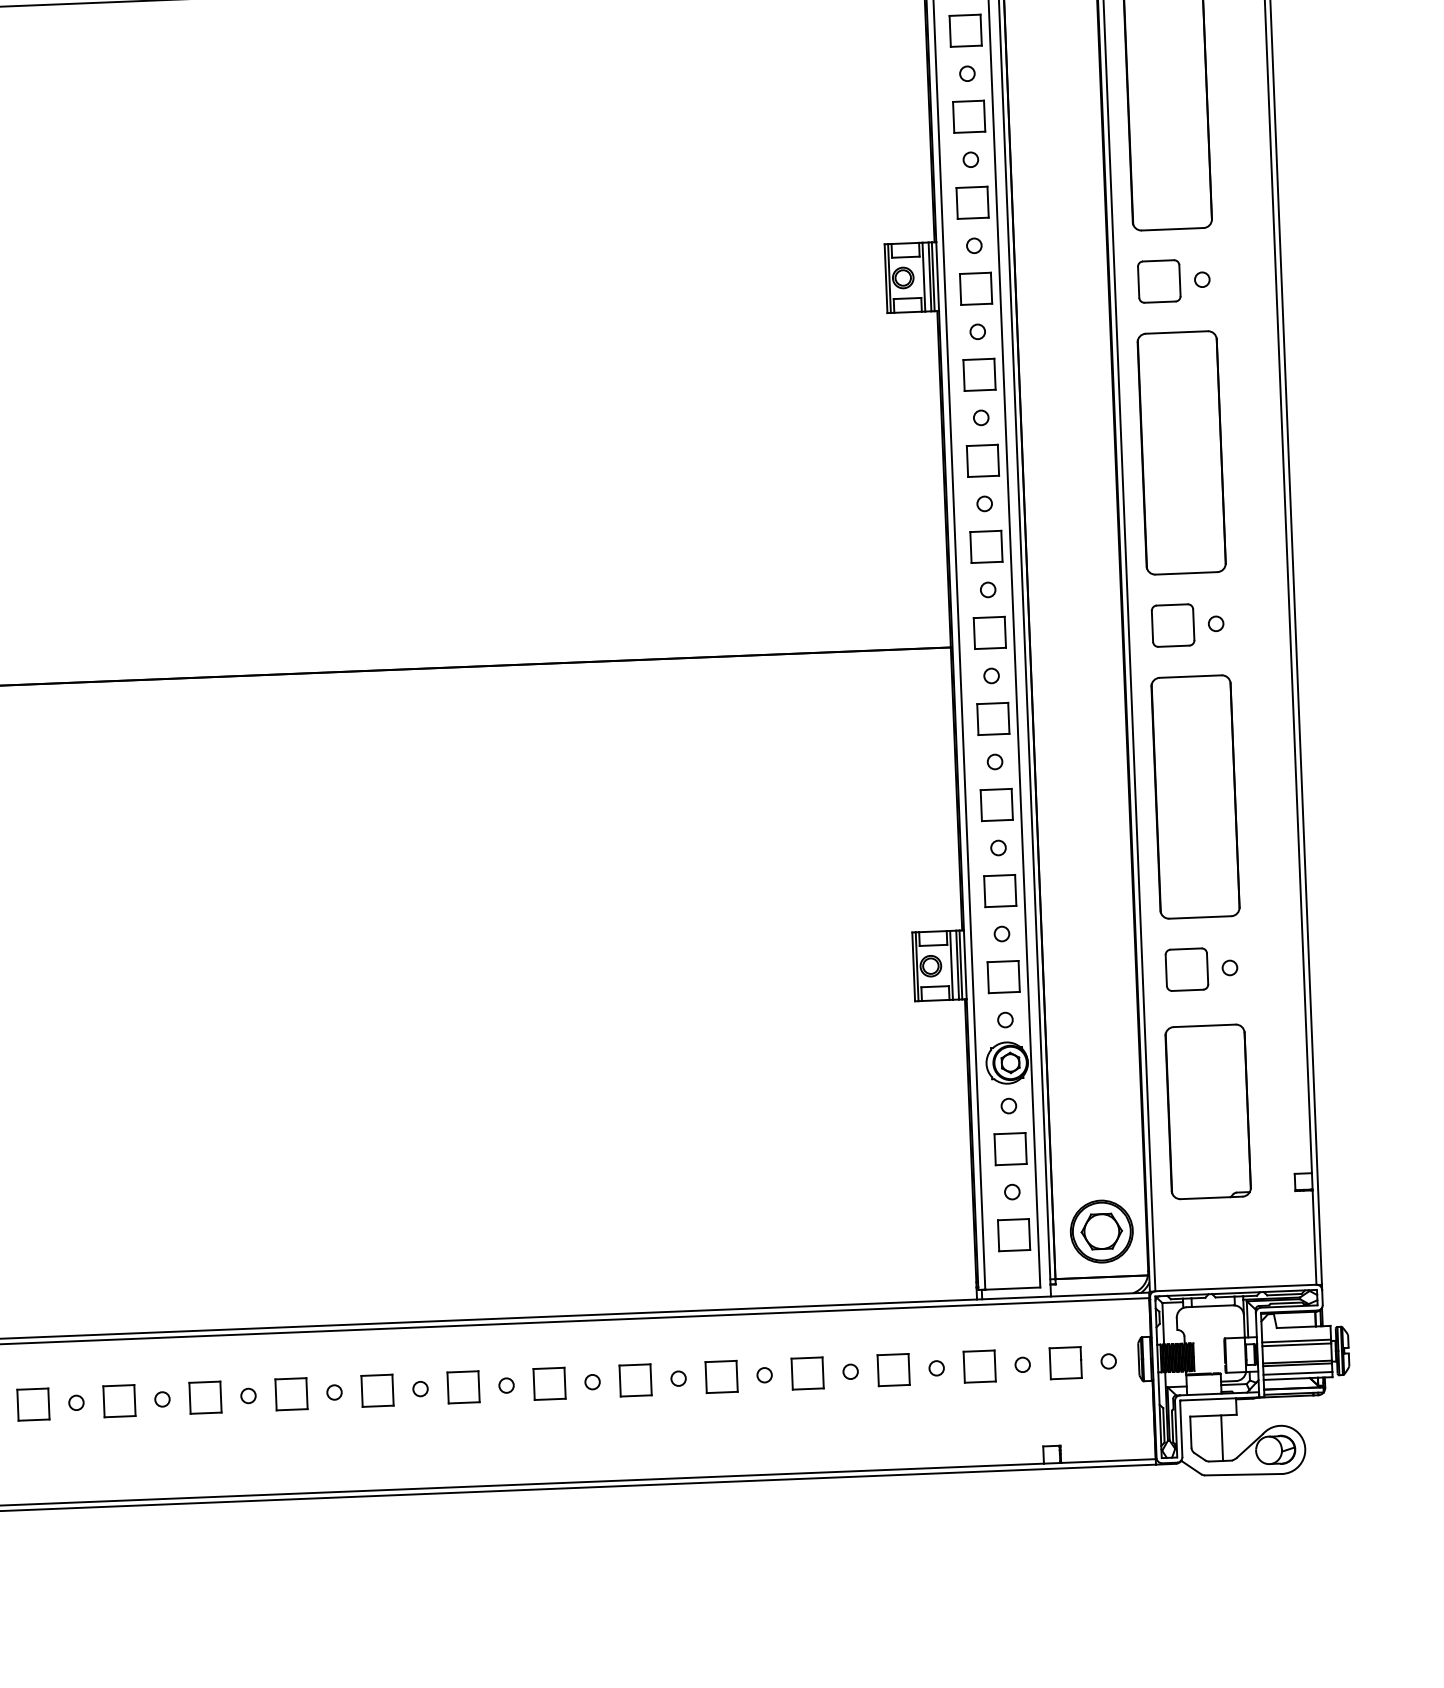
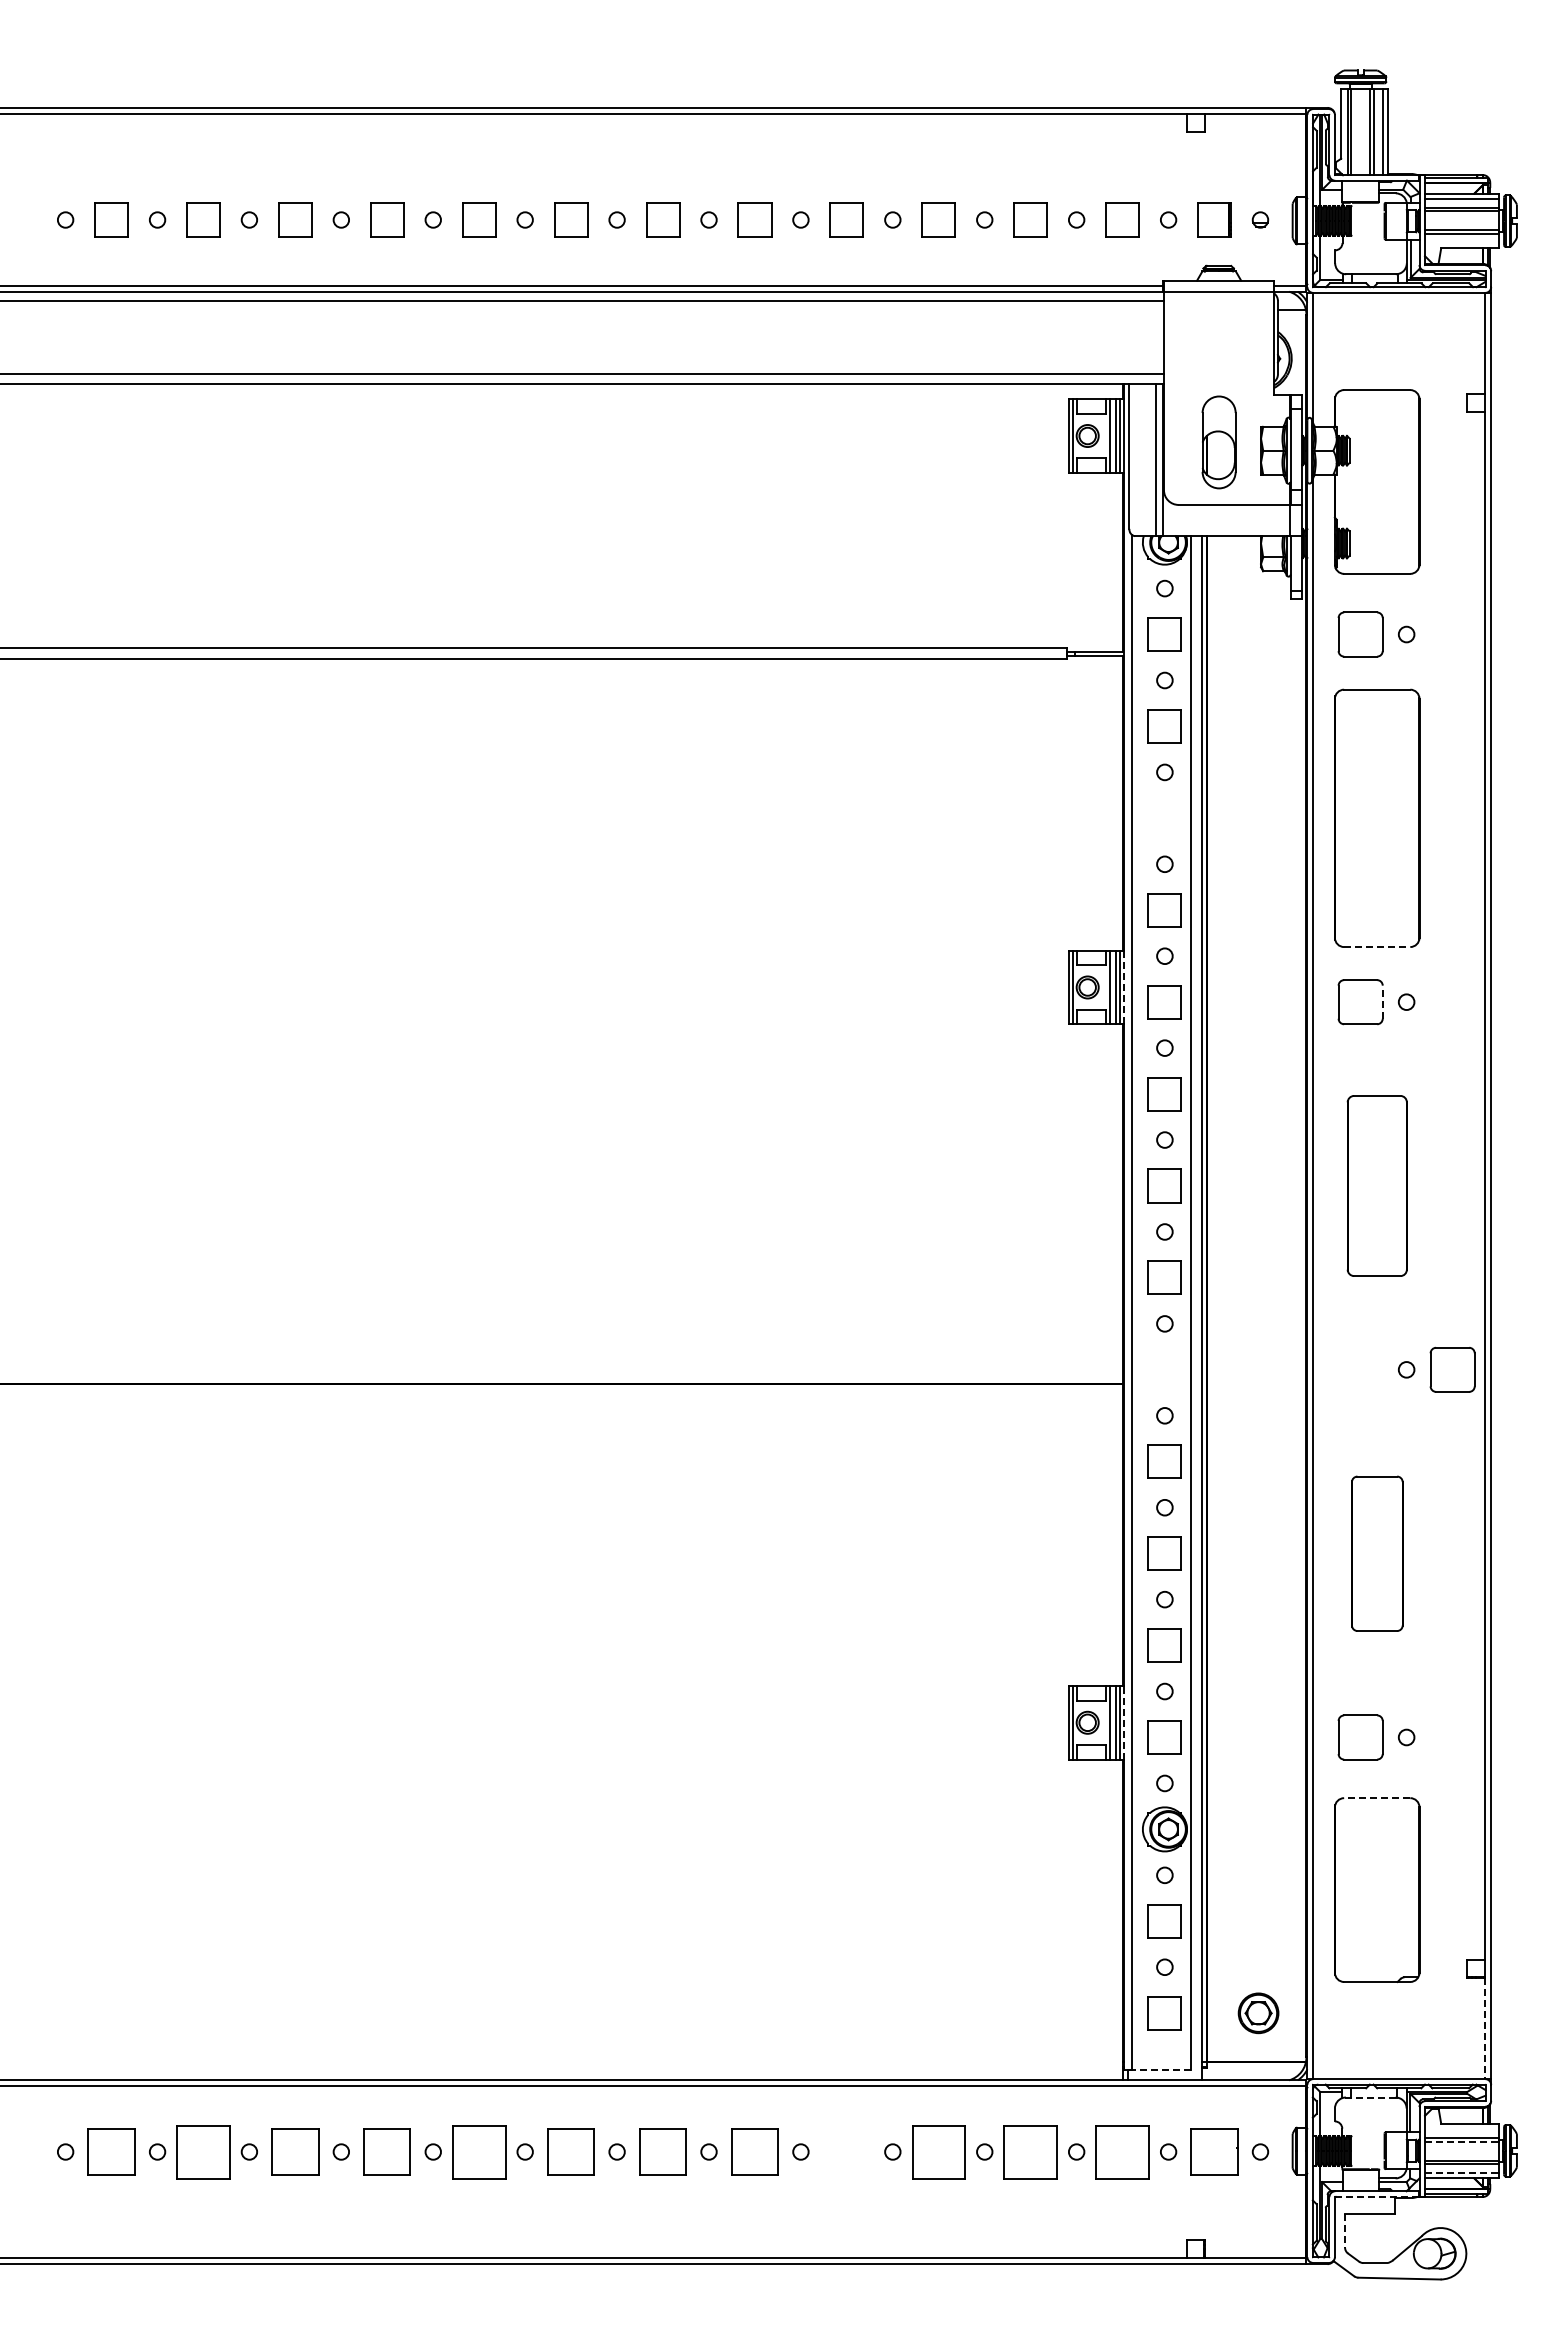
part: (968, 116) -> (1164, 818), removed
line: (1173, 229) -> (1377, 947), solid -> dashed
line: (937, 276) -> (1124, 987), solid -> dashed
line: (1179, 280) -> (1382, 1002), solid -> dashed
part: (1181, 452) -> (1377, 1185), size x0.7
part: (1172, 625) -> (1452, 1369), moved
part: (989, 632) -> (1164, 1369), removed
part: (1195, 796) -> (1377, 1553), size x0.6
line: (965, 964) -> (1124, 1722), solid -> dashed
line: (1204, 1026) -> (1376, 1798), solid -> dashed
part: (1101, 1231) -> (1258, 2013), size x0.6
line: (1314, 1238) -> (1485, 2029), solid -> dashed
line: (1012, 1288) -> (1160, 2070), solid -> dashed
line: (1212, 1306) -> (1373, 2097), solid -> dashed
line: (1296, 1344) -> (1461, 2142), solid -> dashed
part: (1065, 1362) -> (1214, 2151), size x1.4
part: (979, 1366) -> (1122, 2151), size x1.6
part: (893, 1369) -> (1030, 2151), size x1.6
part: (807, 1373) -> (938, 2151), size x1.6
line: (1297, 1373) -> (1461, 2172), solid -> dashed
part: (721, 1376) -> (846, 2151), removed
part: (635, 1379) -> (754, 2151), size x1.4
part: (549, 1383) -> (663, 2151), size x1.4
part: (463, 1386) -> (571, 2151), size x1.4
part: (377, 1390) -> (479, 2151), size x1.6
part: (291, 1393) -> (387, 2151), size x1.4
part: (205, 1397) -> (295, 2151), size x1.4
line: (1219, 1398) -> (1376, 2196), solid -> dashed
part: (119, 1400) -> (203, 2151), size x1.6
part: (33, 1404) -> (111, 2151), size x1.4
line: (1191, 1432) -> (1345, 2231), solid -> dashed
line: (1222, 1437) -> (1378, 2238), removed

